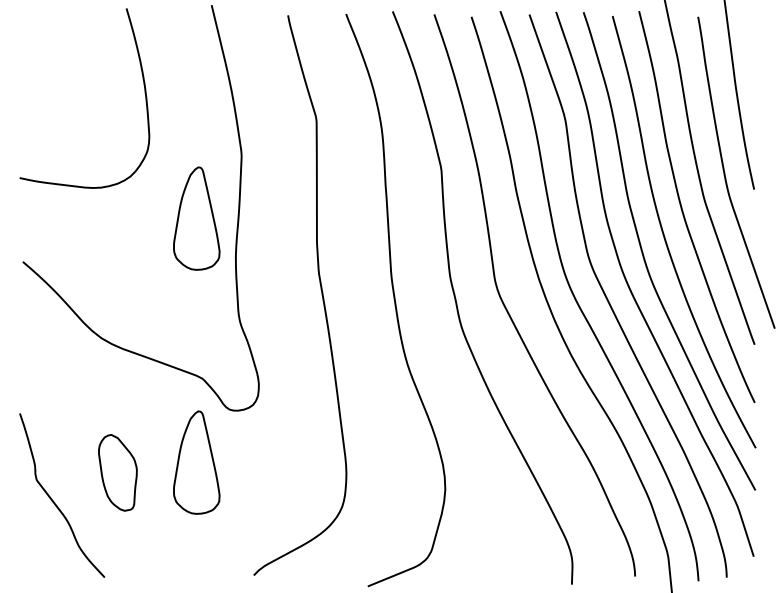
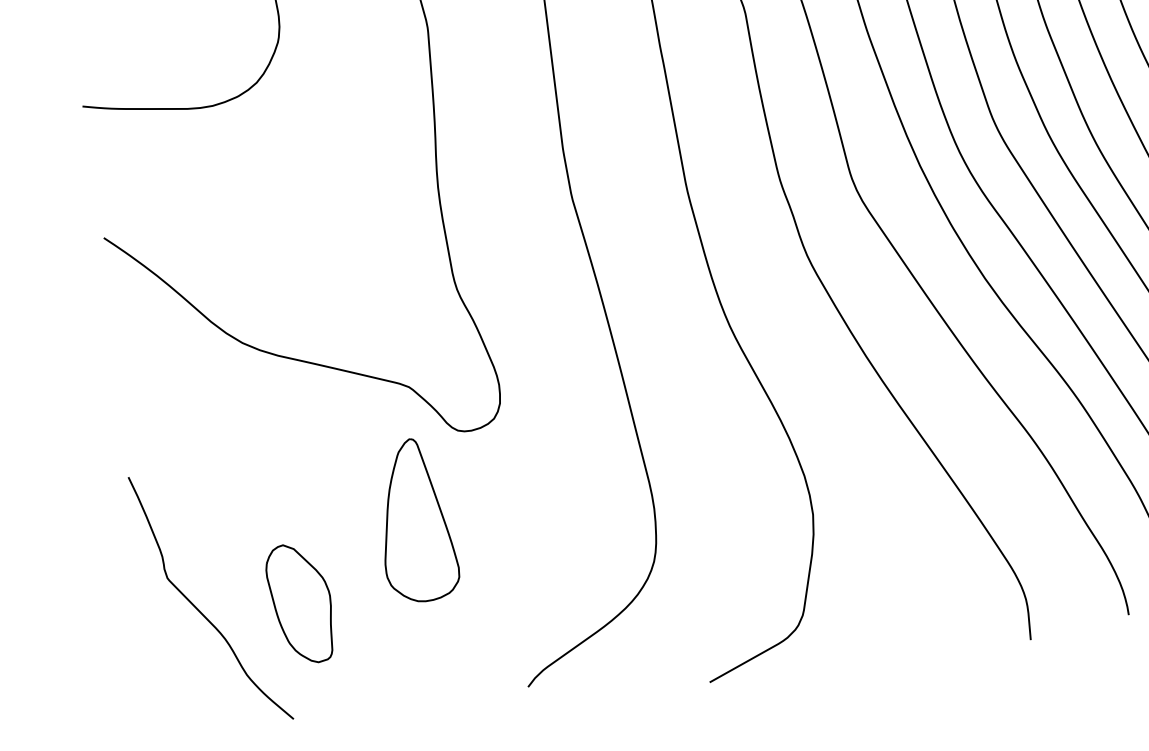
part: (196, 218) -> (368, 136), removed
part: (117, 472) -> (299, 603), moved

